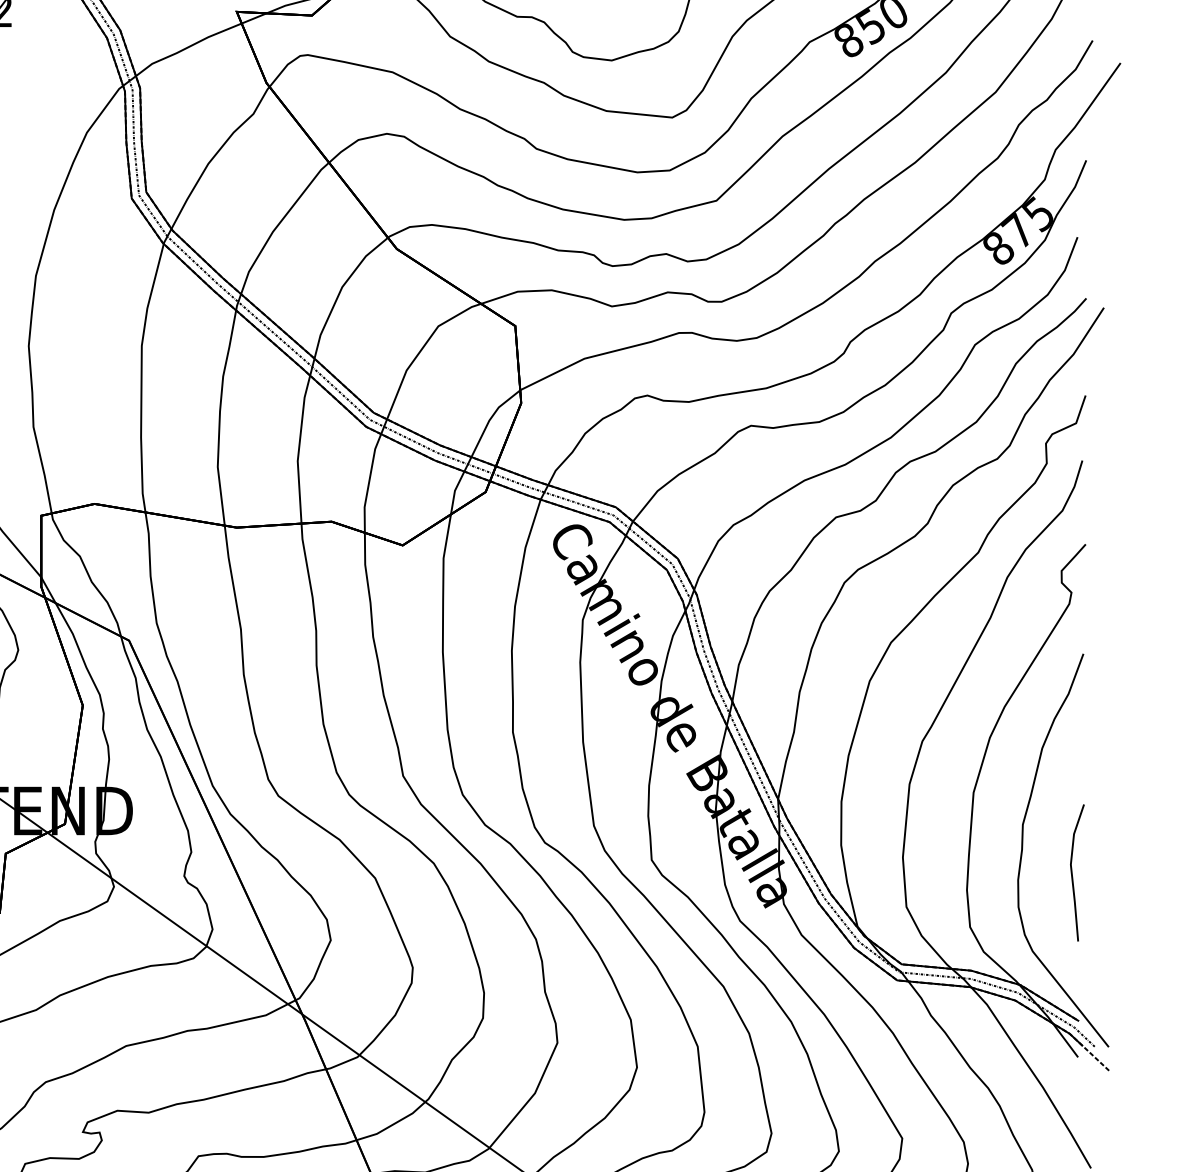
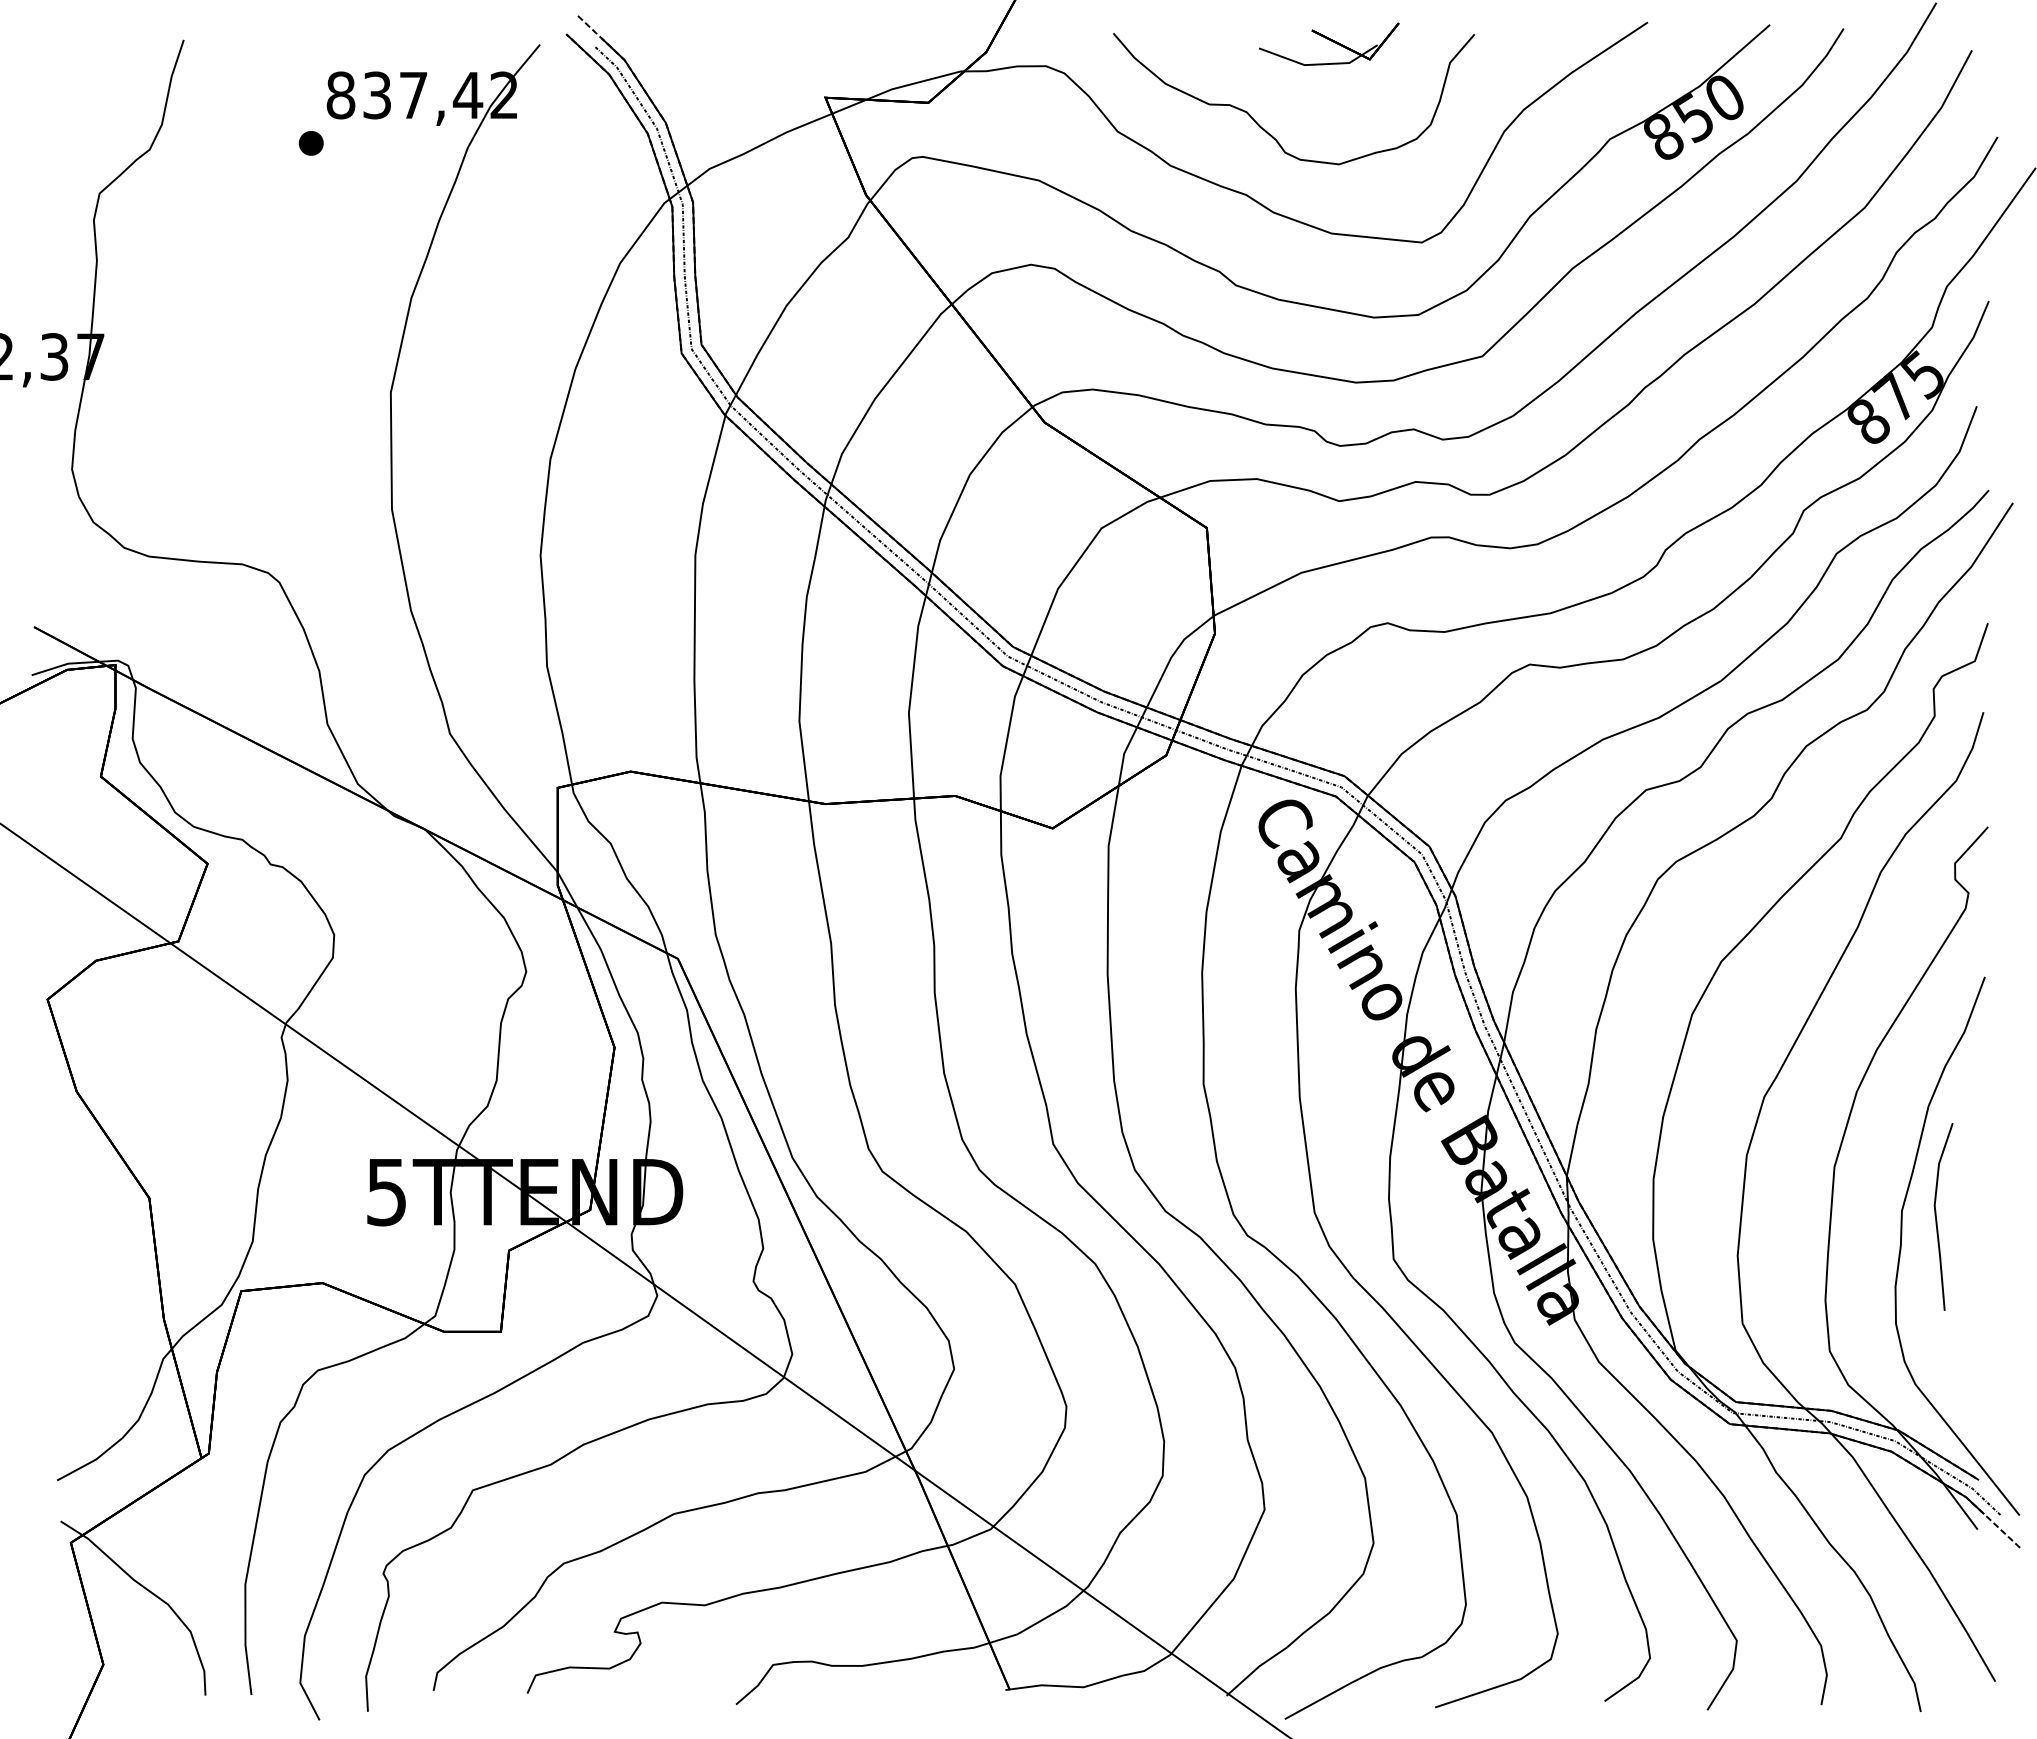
part: (1072, 874) -> (1937, 1219), moved

